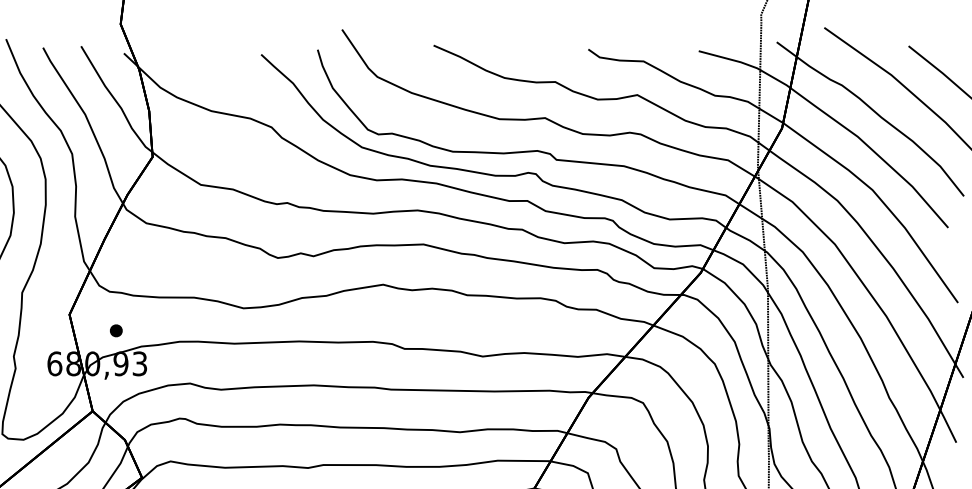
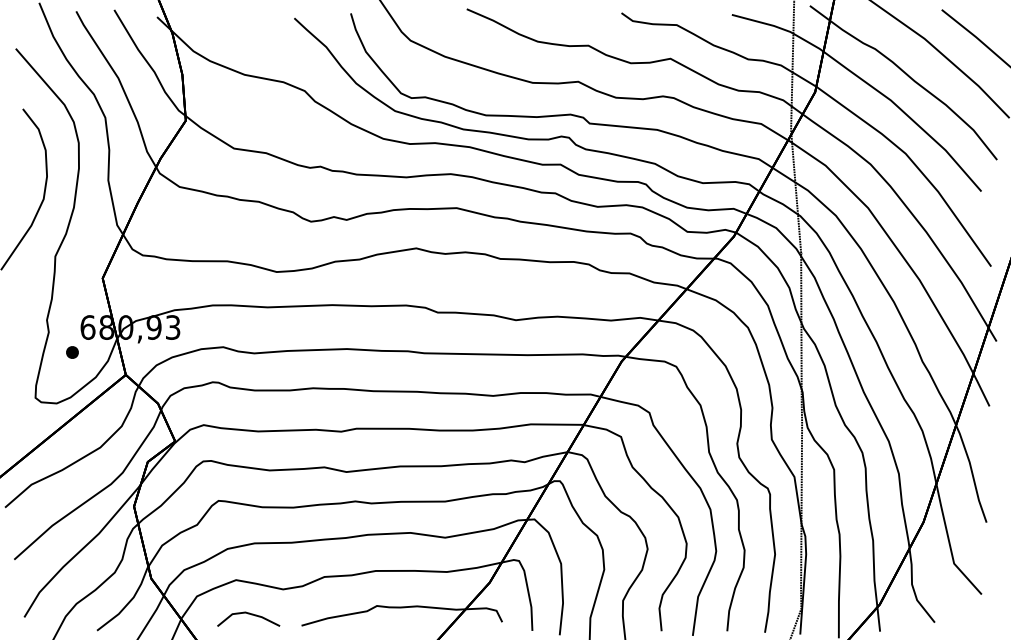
part: (116, 330) -> (72, 352), moved

